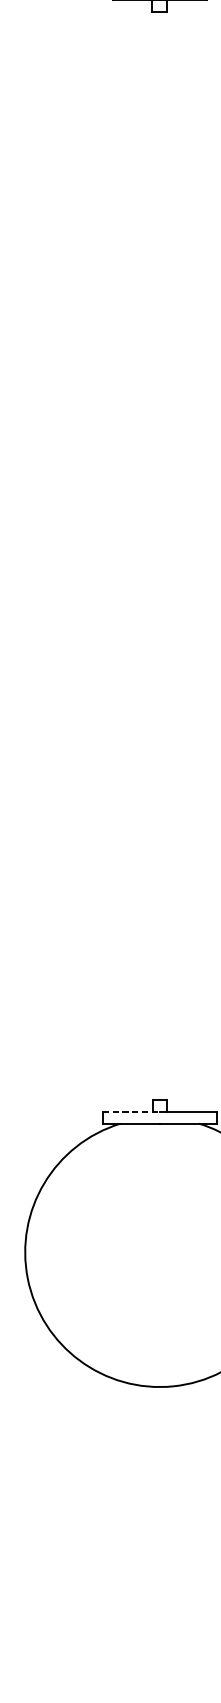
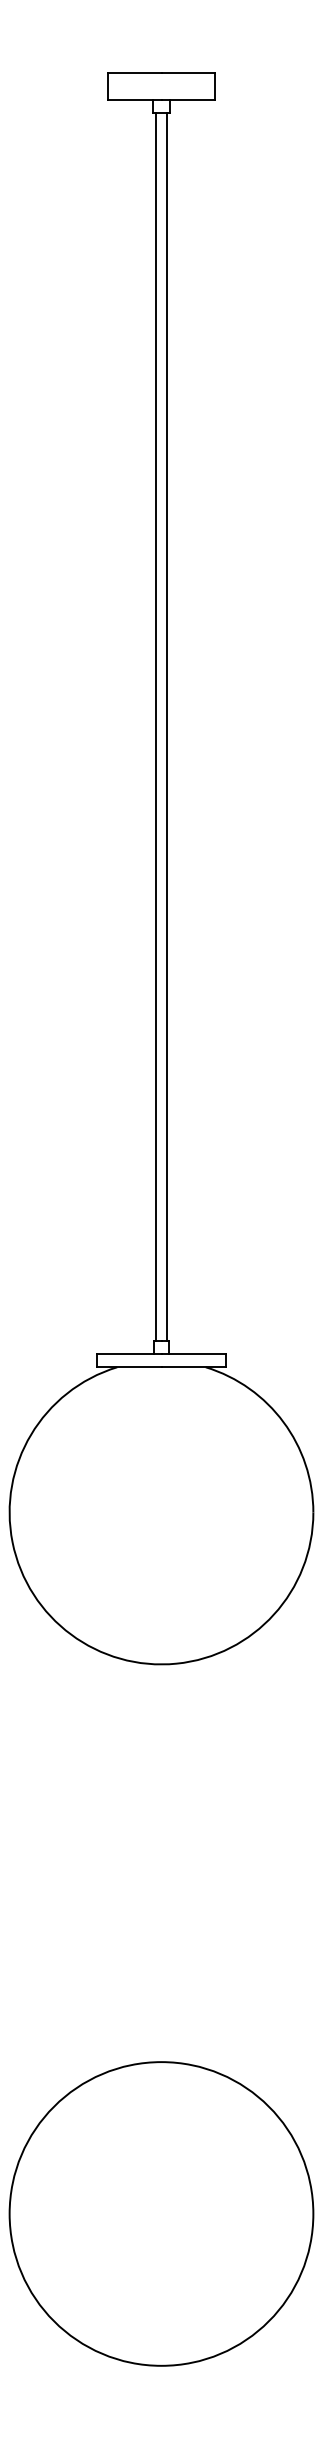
line: (155, 555) -> (156, 726), added
line: (164, 555) -> (166, 726), added
line: (131, 1112) -> (129, 1354), dashed -> solid

